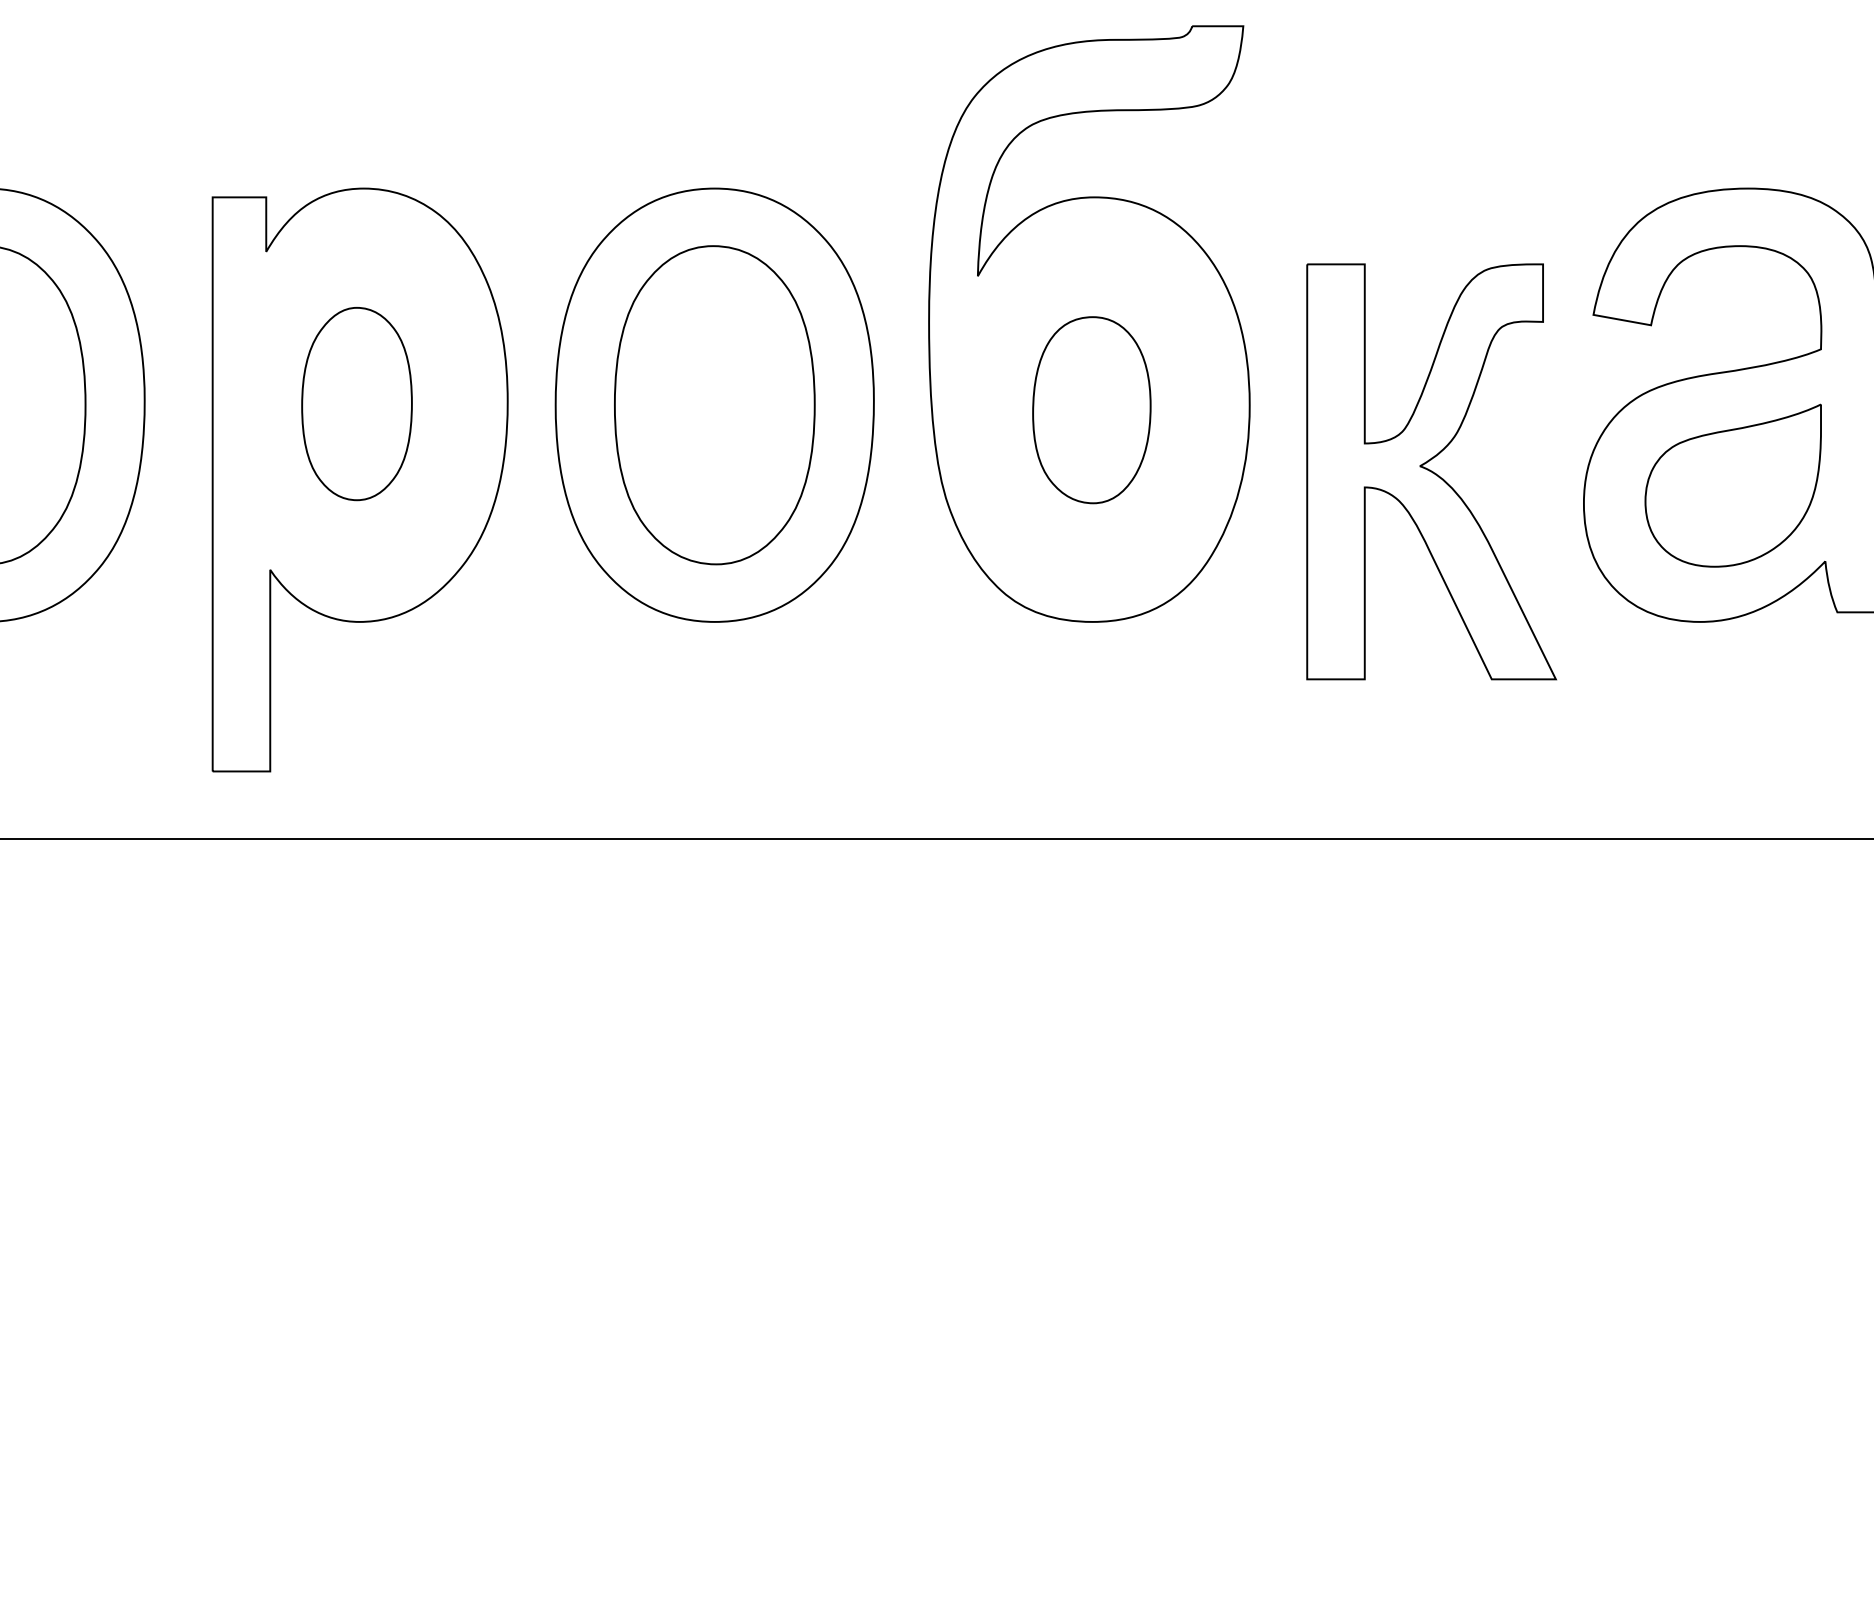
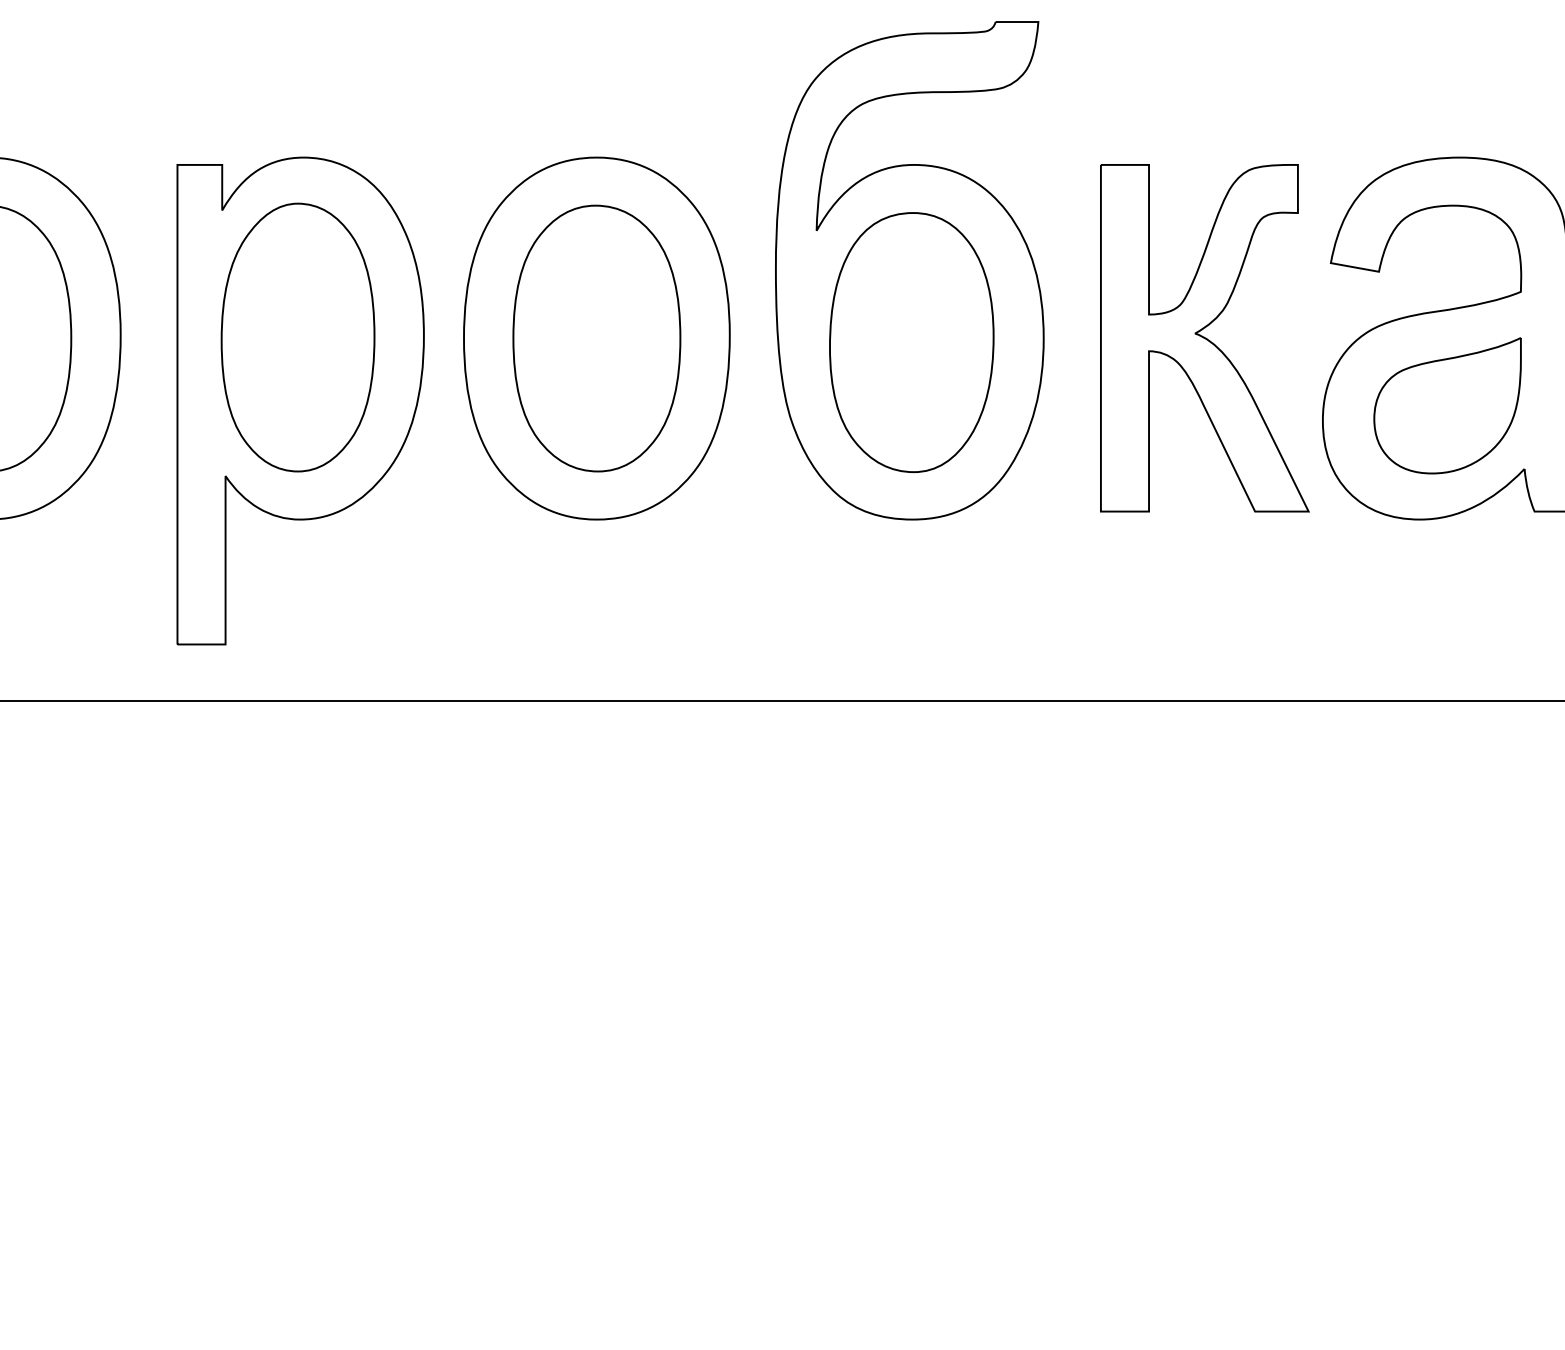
part: (356, 403) -> (297, 337), size x1.67
part: (1091, 410) -> (911, 342), size x1.67
part: (1431, 471) -> (1204, 337), moved

